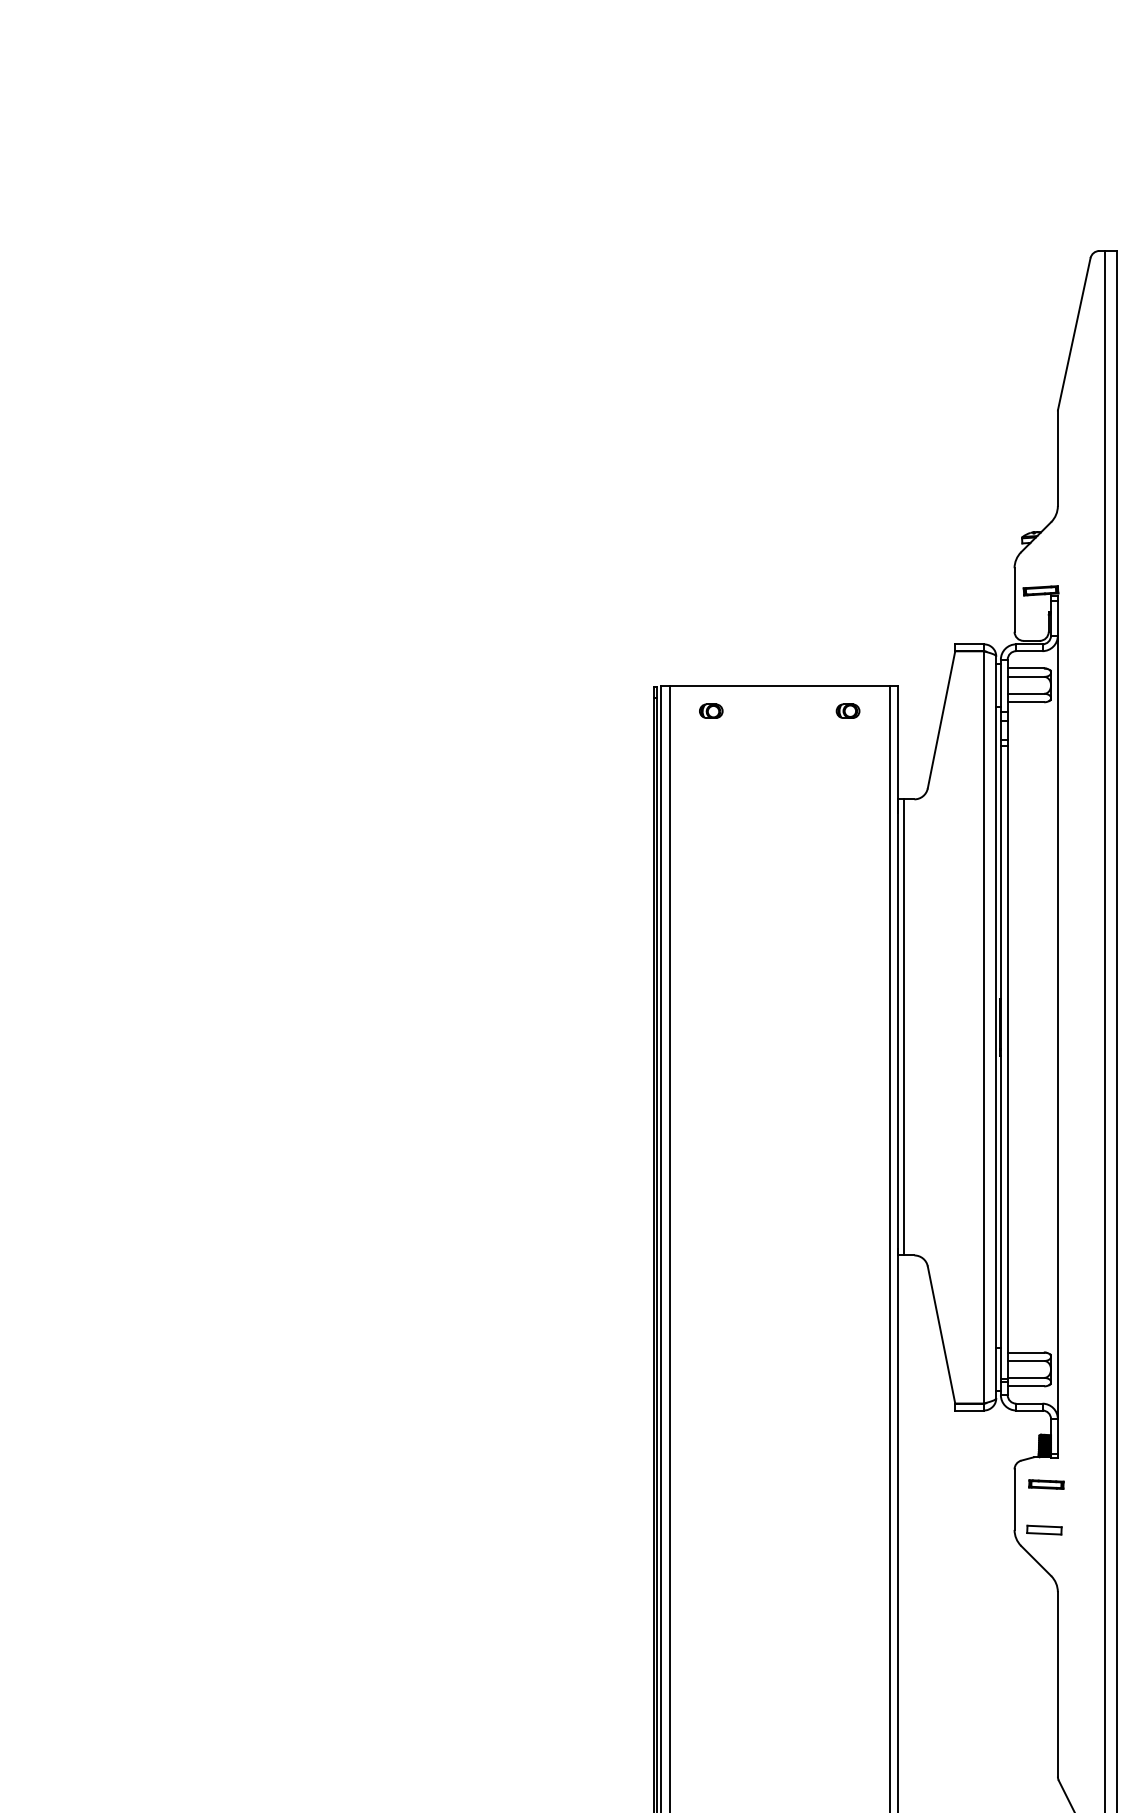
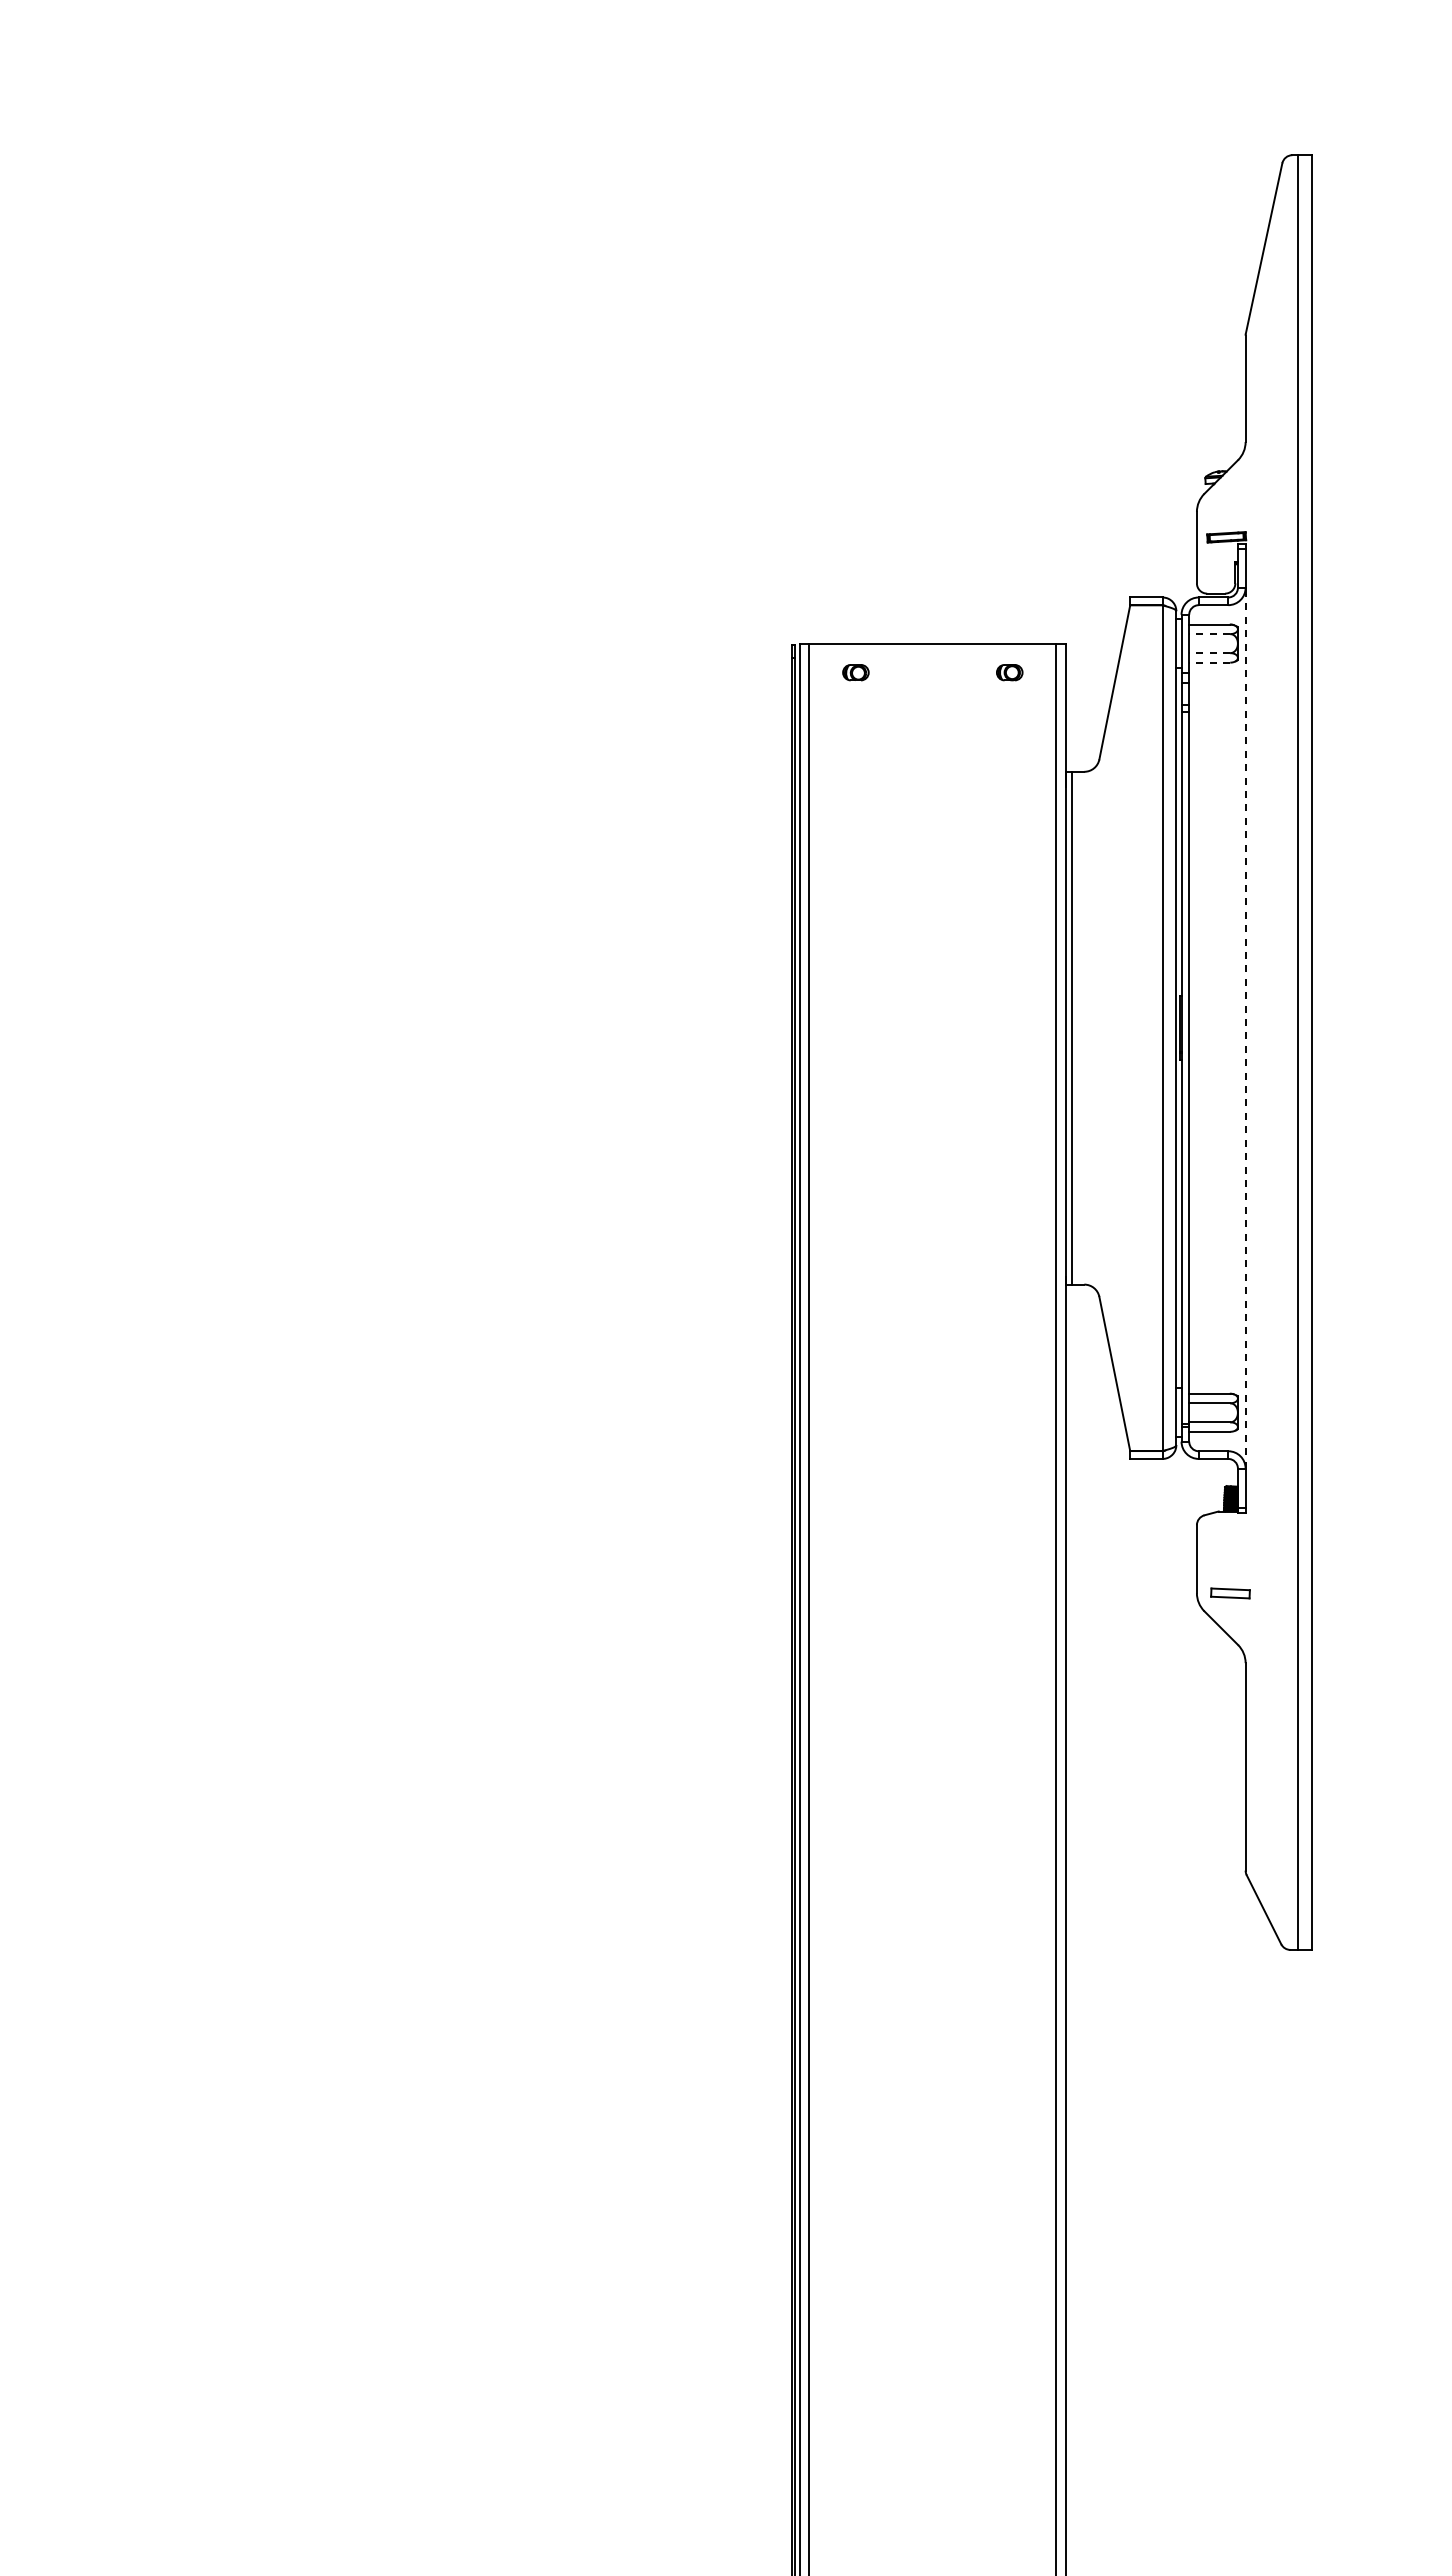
line: (1025, 677) -> (1209, 634), solid -> dashed
line: (1025, 694) -> (1209, 653), solid -> dashed
line: (1025, 702) -> (1209, 662), solid -> dashed
line: (1057, 1029) -> (1245, 1030), solid -> dashed
part: (1046, 1484) -> (1232, 1542), removed

